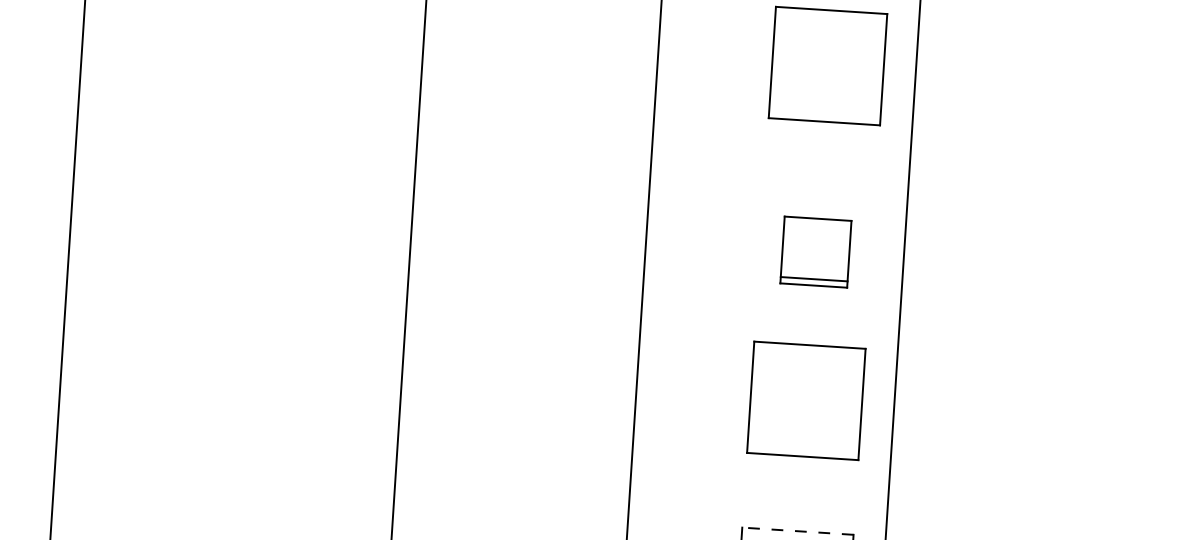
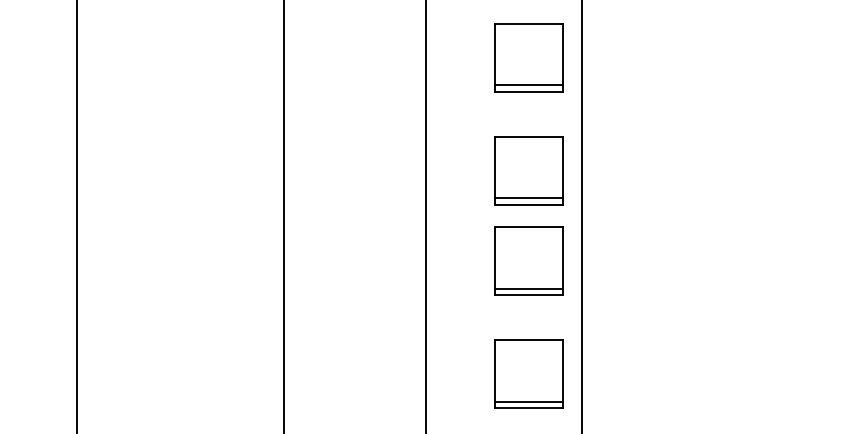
line: (824, 111) -> (528, 85), added
part: (815, 251) -> (528, 170), size x1.67
line: (802, 445) -> (528, 288), added
line: (798, 531) -> (529, 340), dashed -> solid

